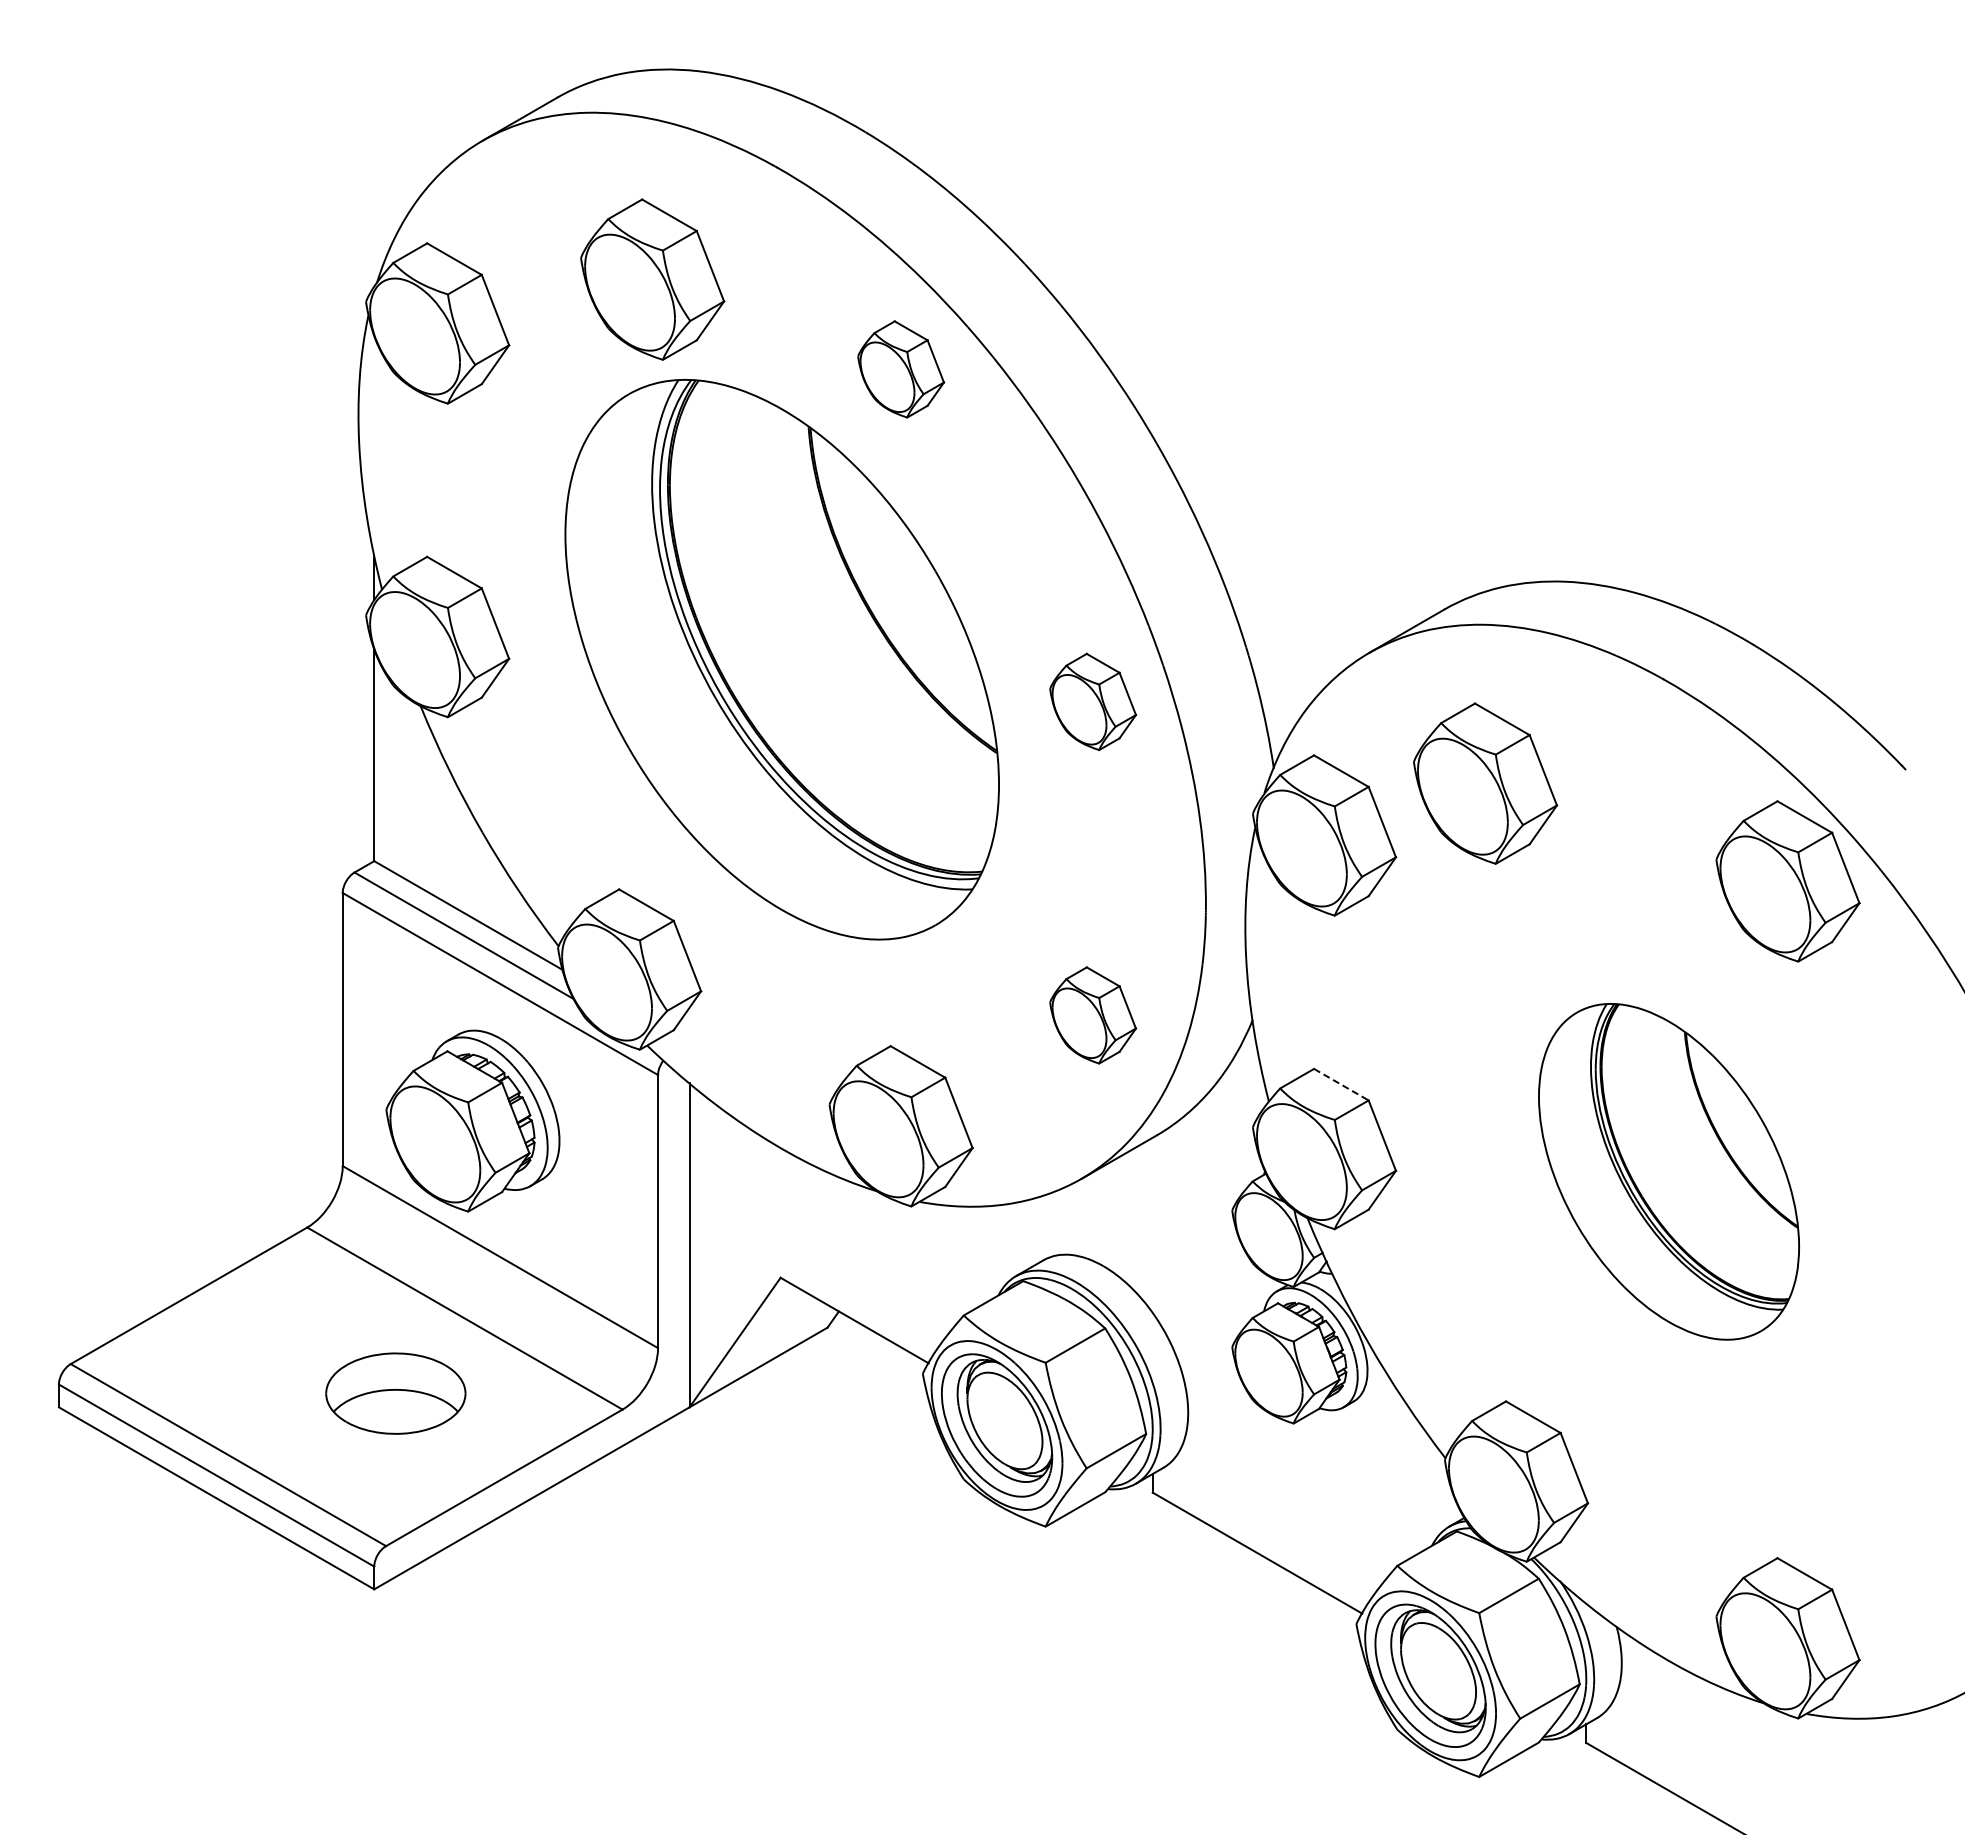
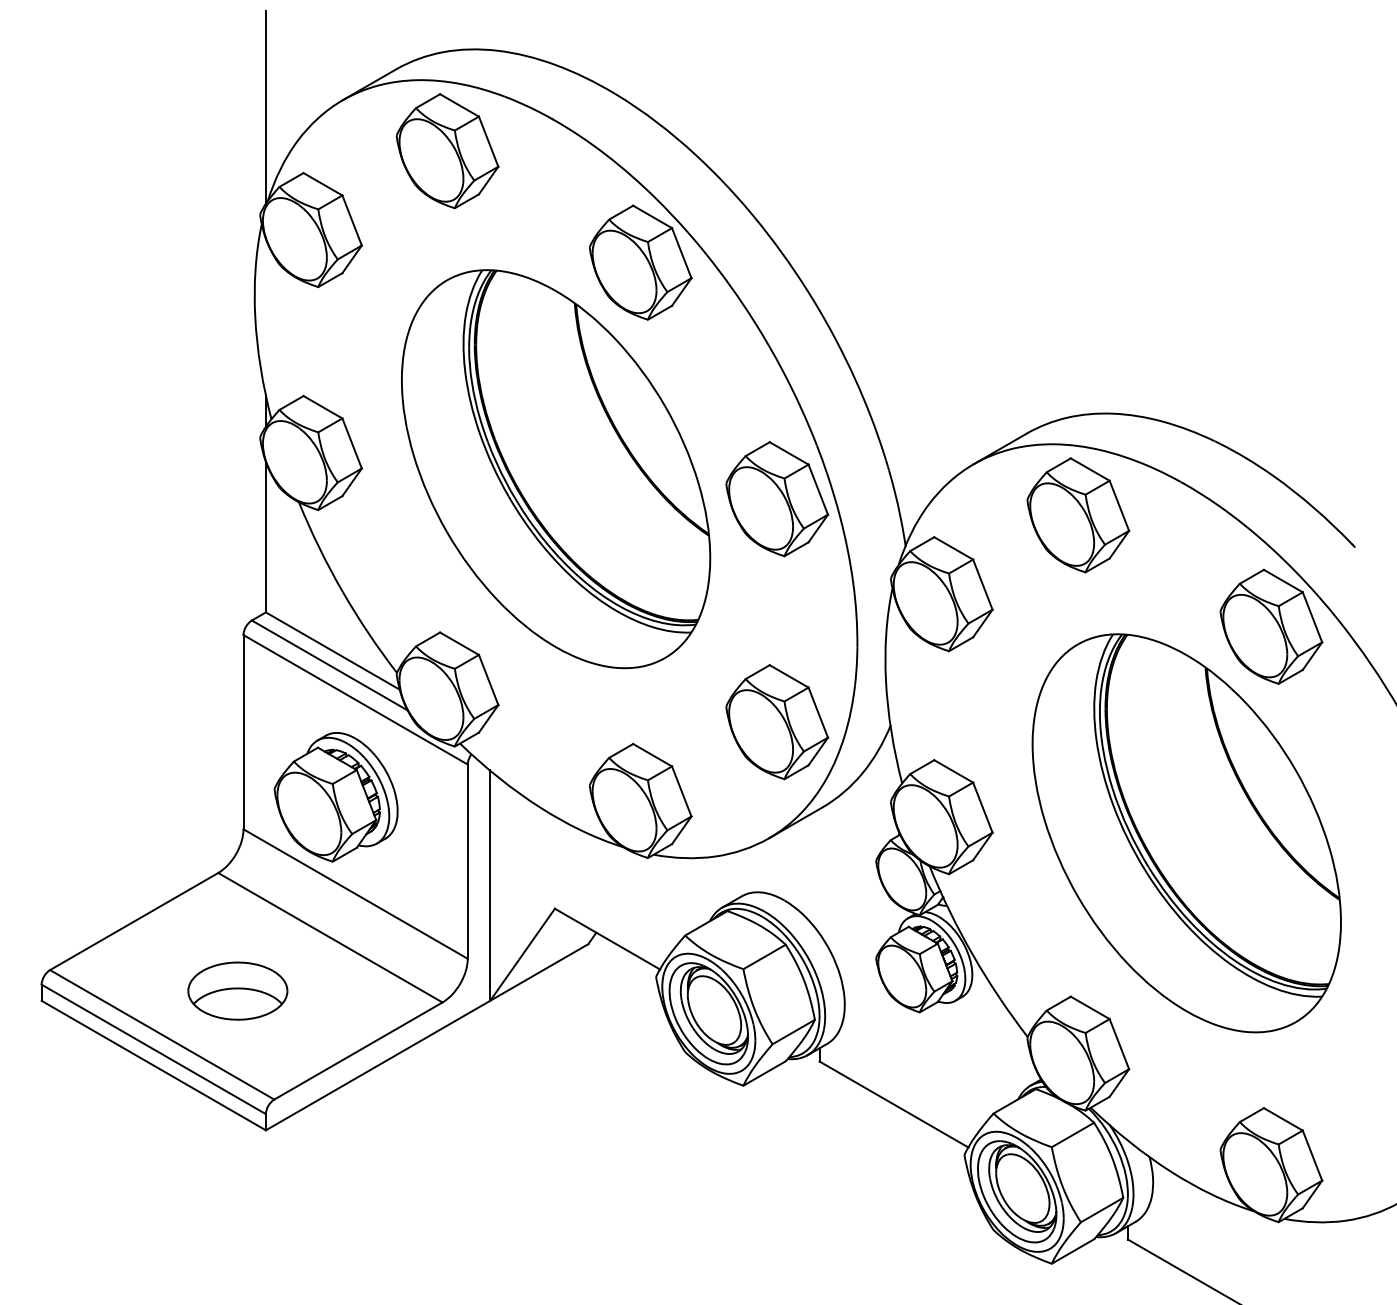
line: (374, 150) -> (266, 107), added
part: (652, 279) -> (447, 151), moved
part: (900, 369) -> (640, 262), size x1.67
part: (1092, 701) -> (776, 498), size x1.67
part: (1485, 783) -> (1078, 515), moved
part: (1092, 1015) -> (776, 722), size x1.67
line: (1341, 1084) -> (953, 771), dashed -> solid
part: (1668, 1171) -> (1186, 833), size x1.67
part: (395, 1393) -> (237, 991), moved

